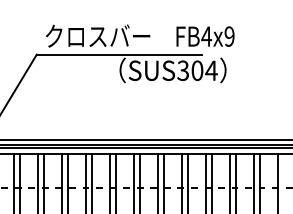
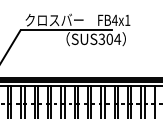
text: (229, 36) -> (127, 20), FB4x9 -> FB4x1

